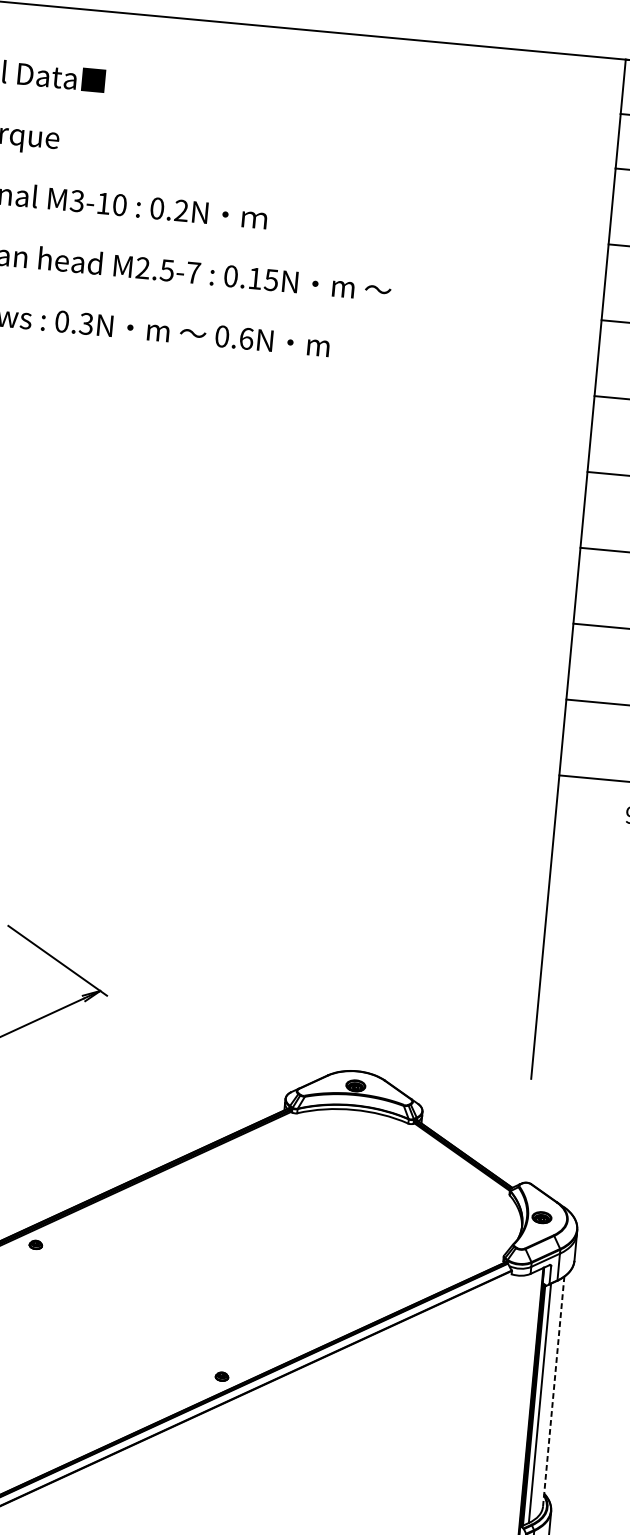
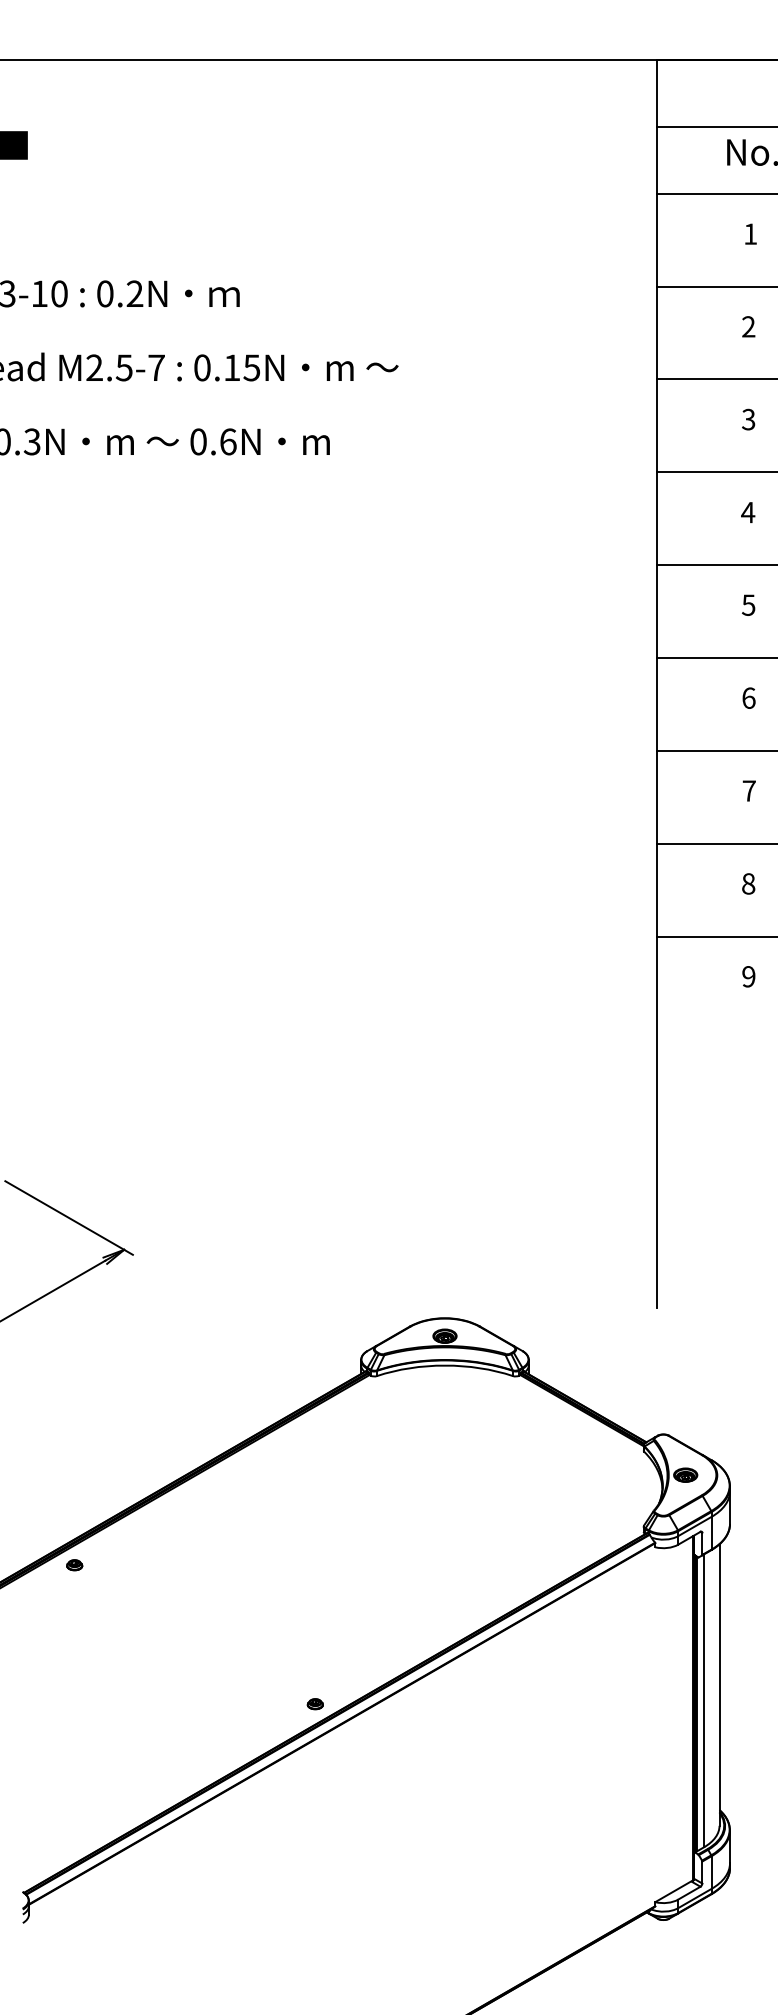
line: (553, 1392) -> (719, 1685), dashed -> solid

